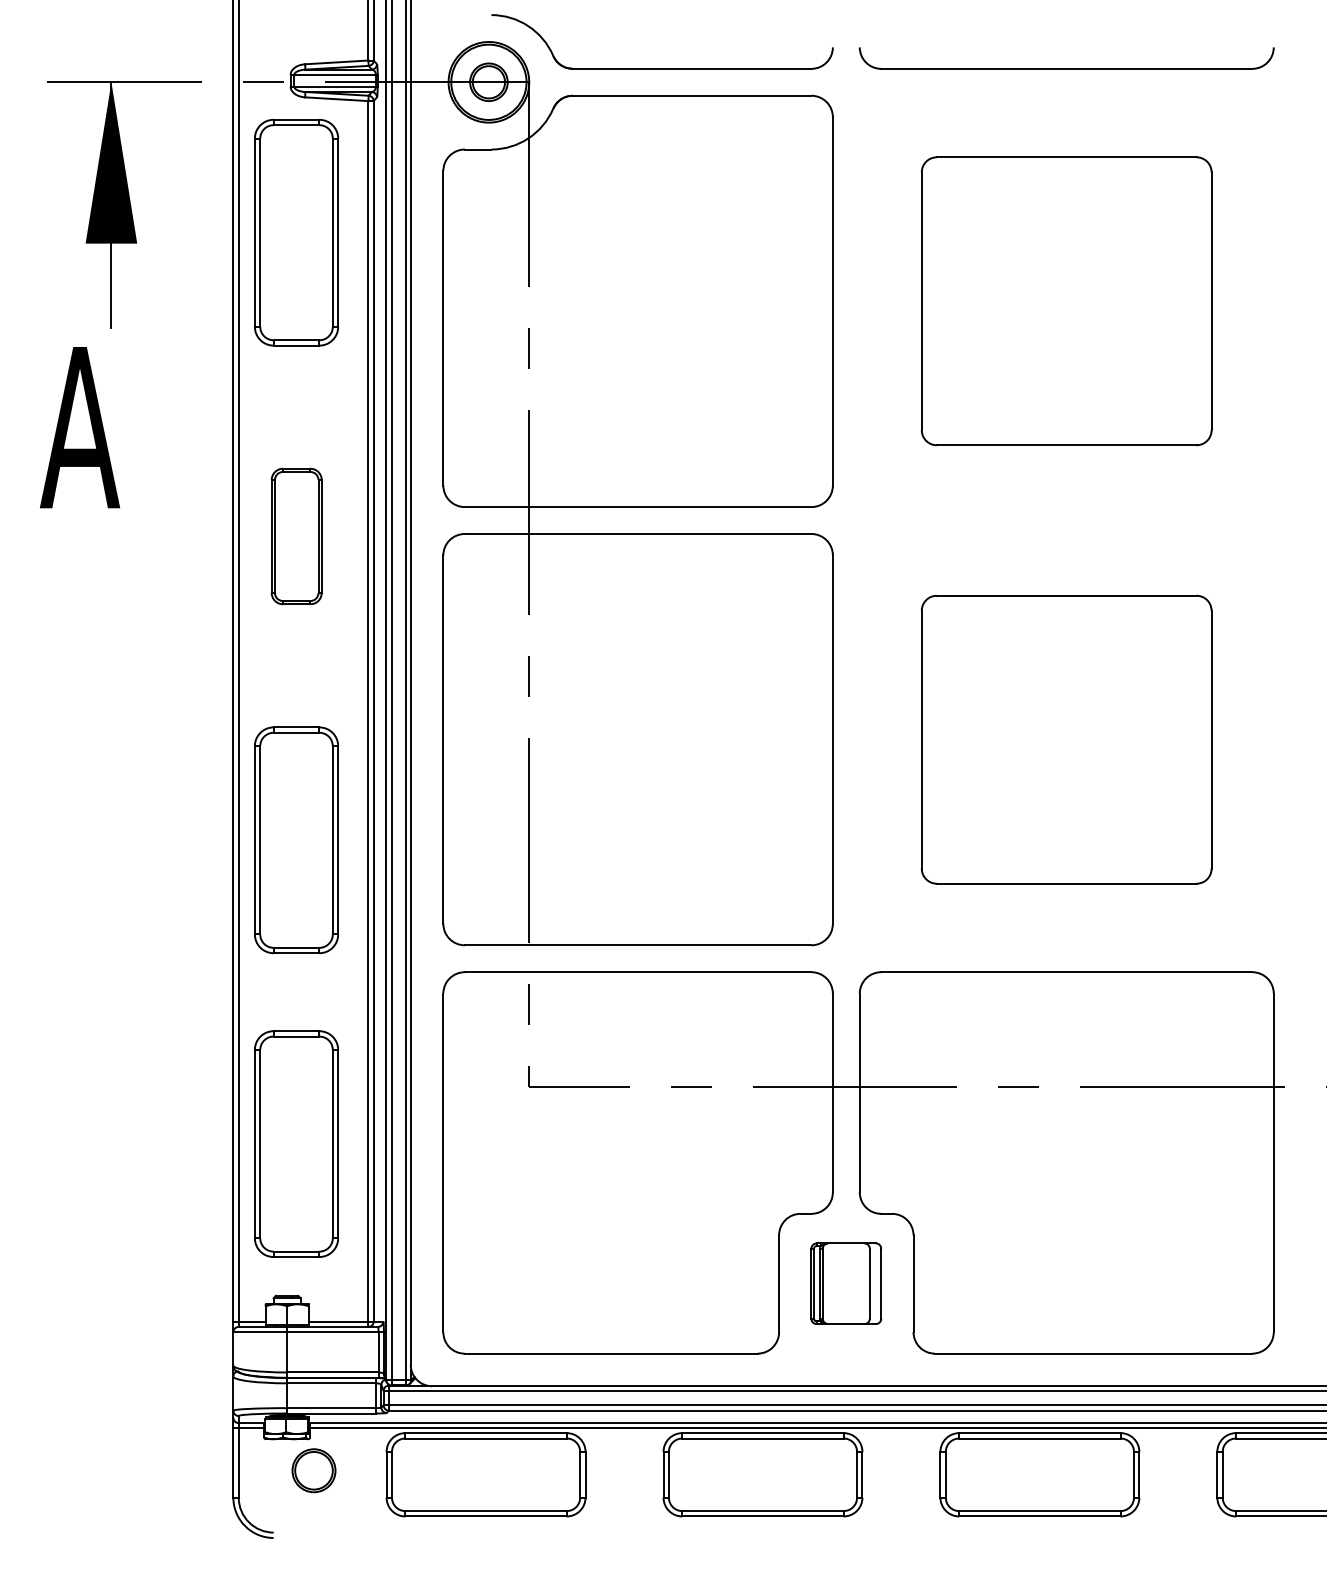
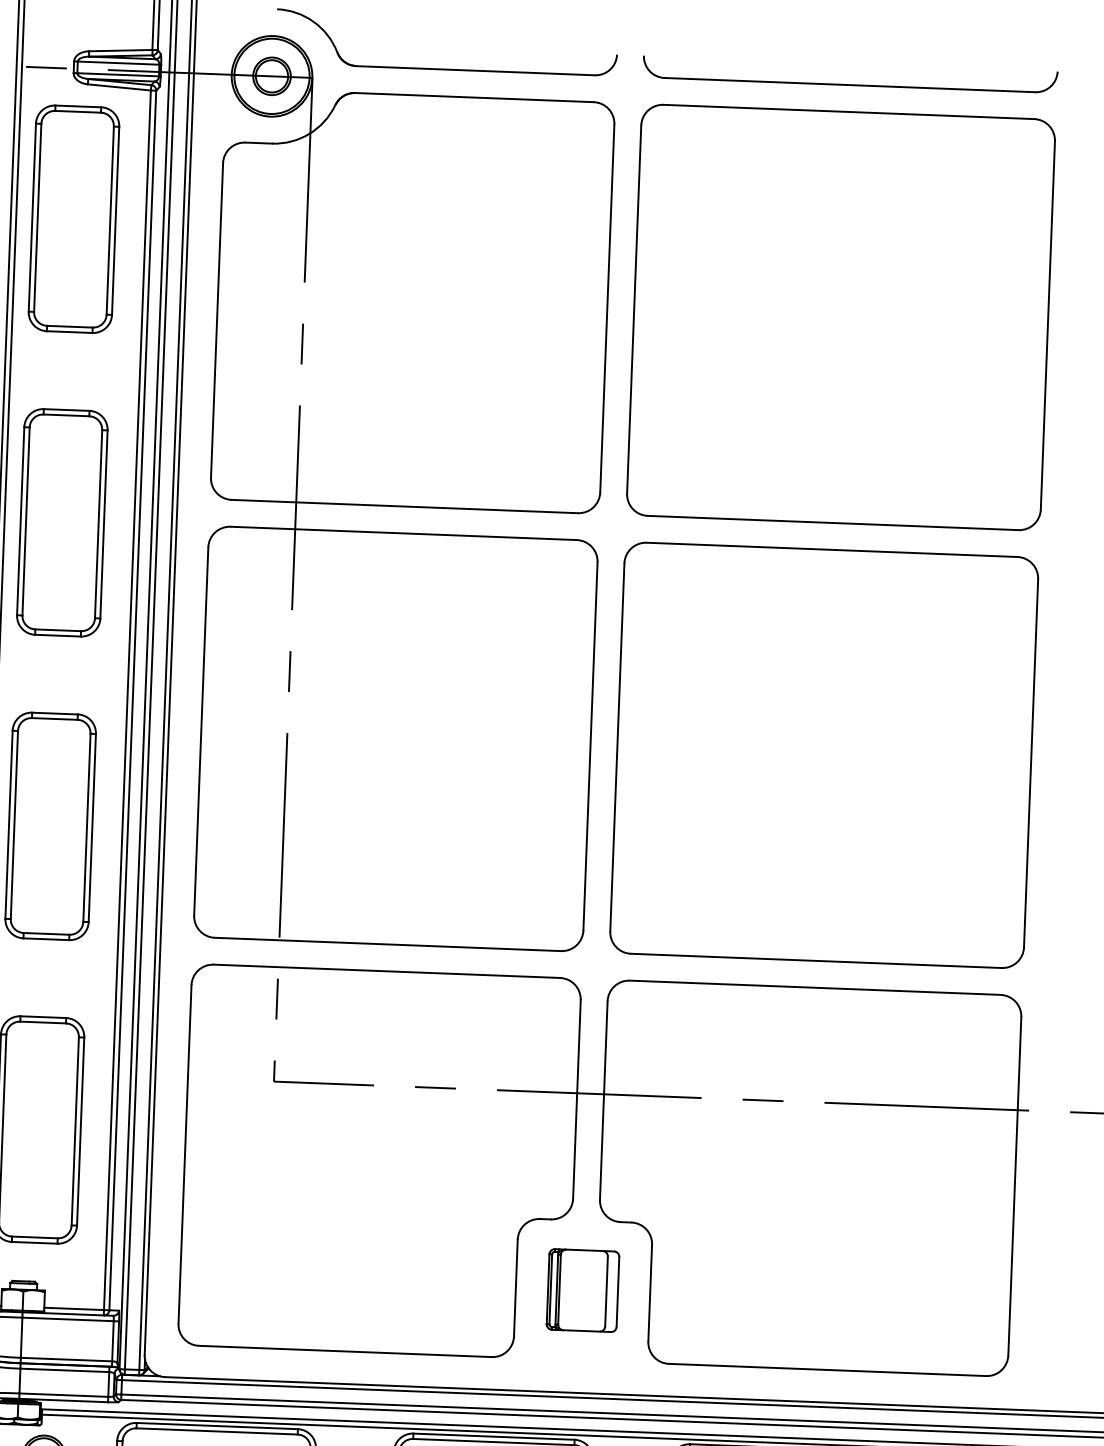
part: (1066, 300) -> (840, 316), size x1.43
part: (296, 536) -> (62, 522), size x1.67
part: (1066, 739) -> (823, 755), size x1.43

